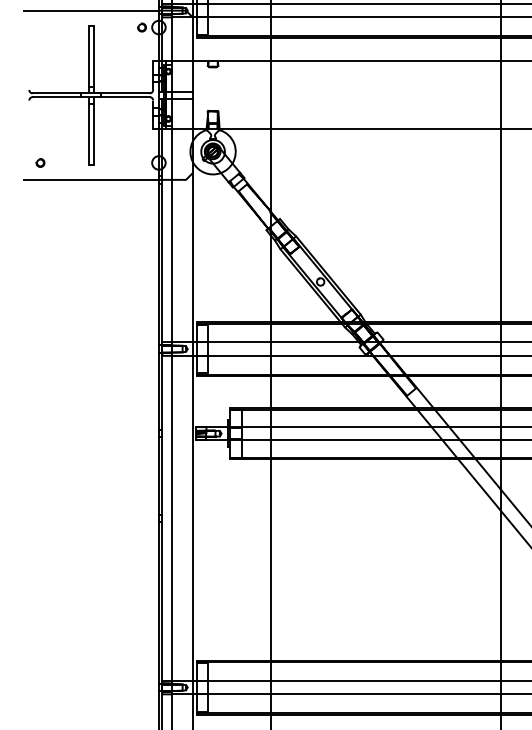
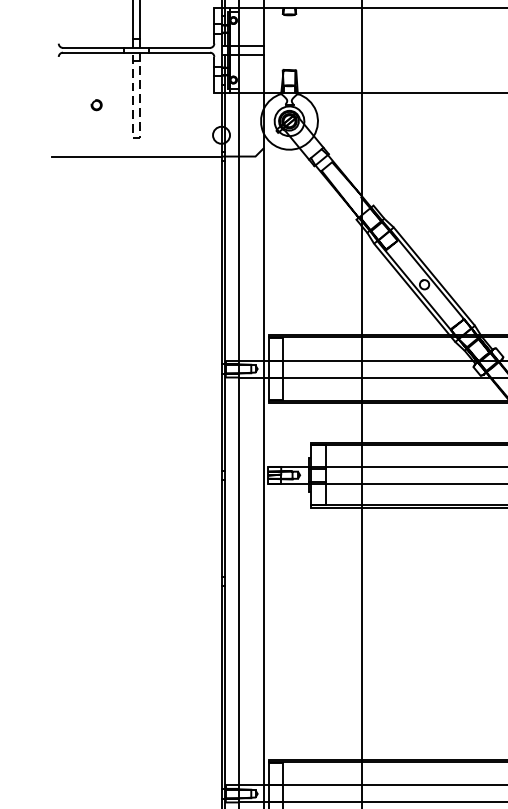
part: (40, 162) -> (96, 104), moved
line: (91, 164) -> (136, 137), solid -> dashed

